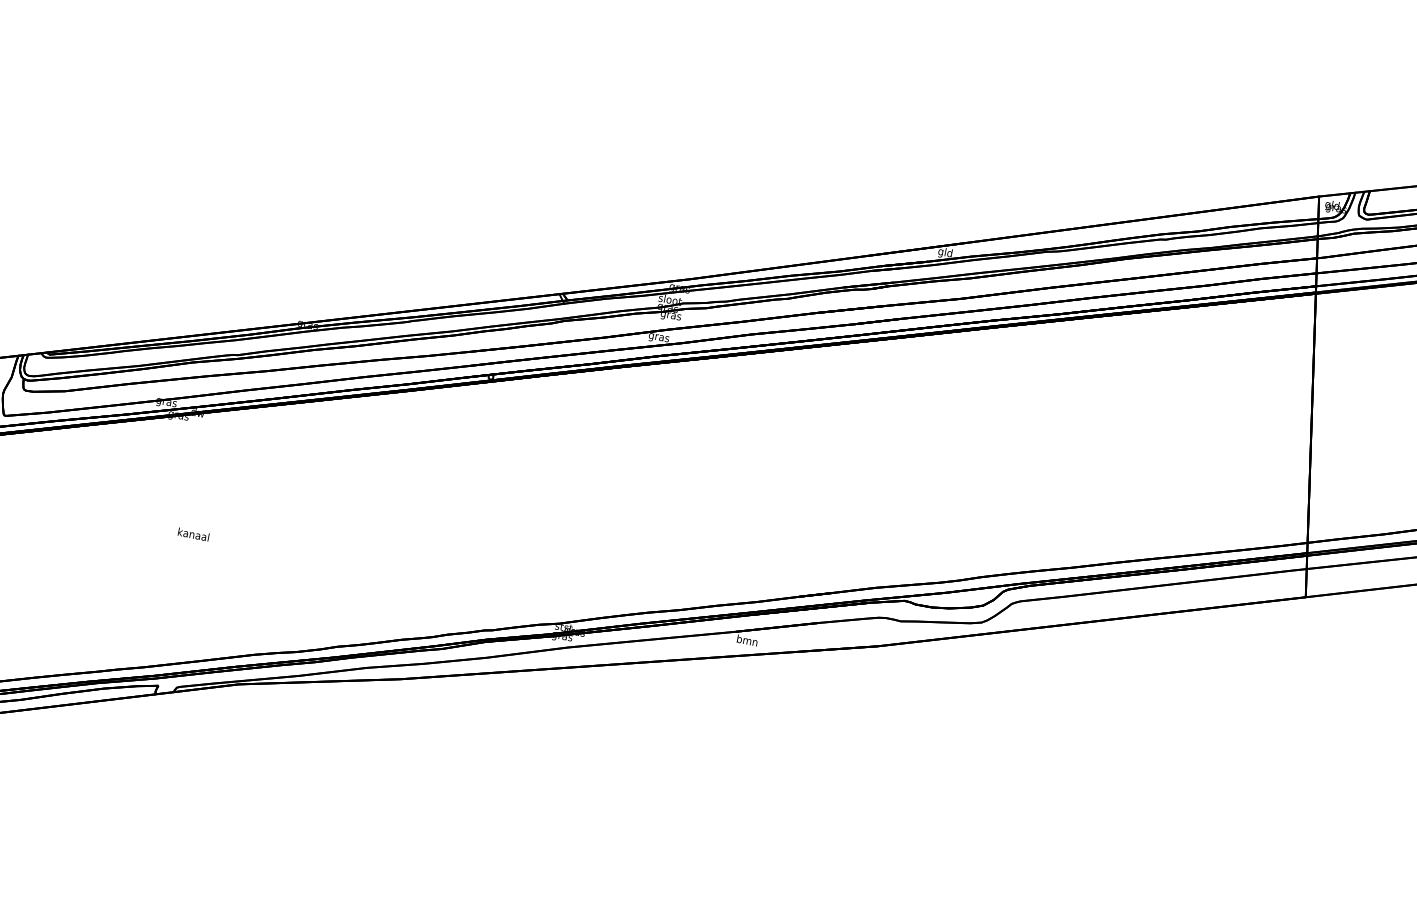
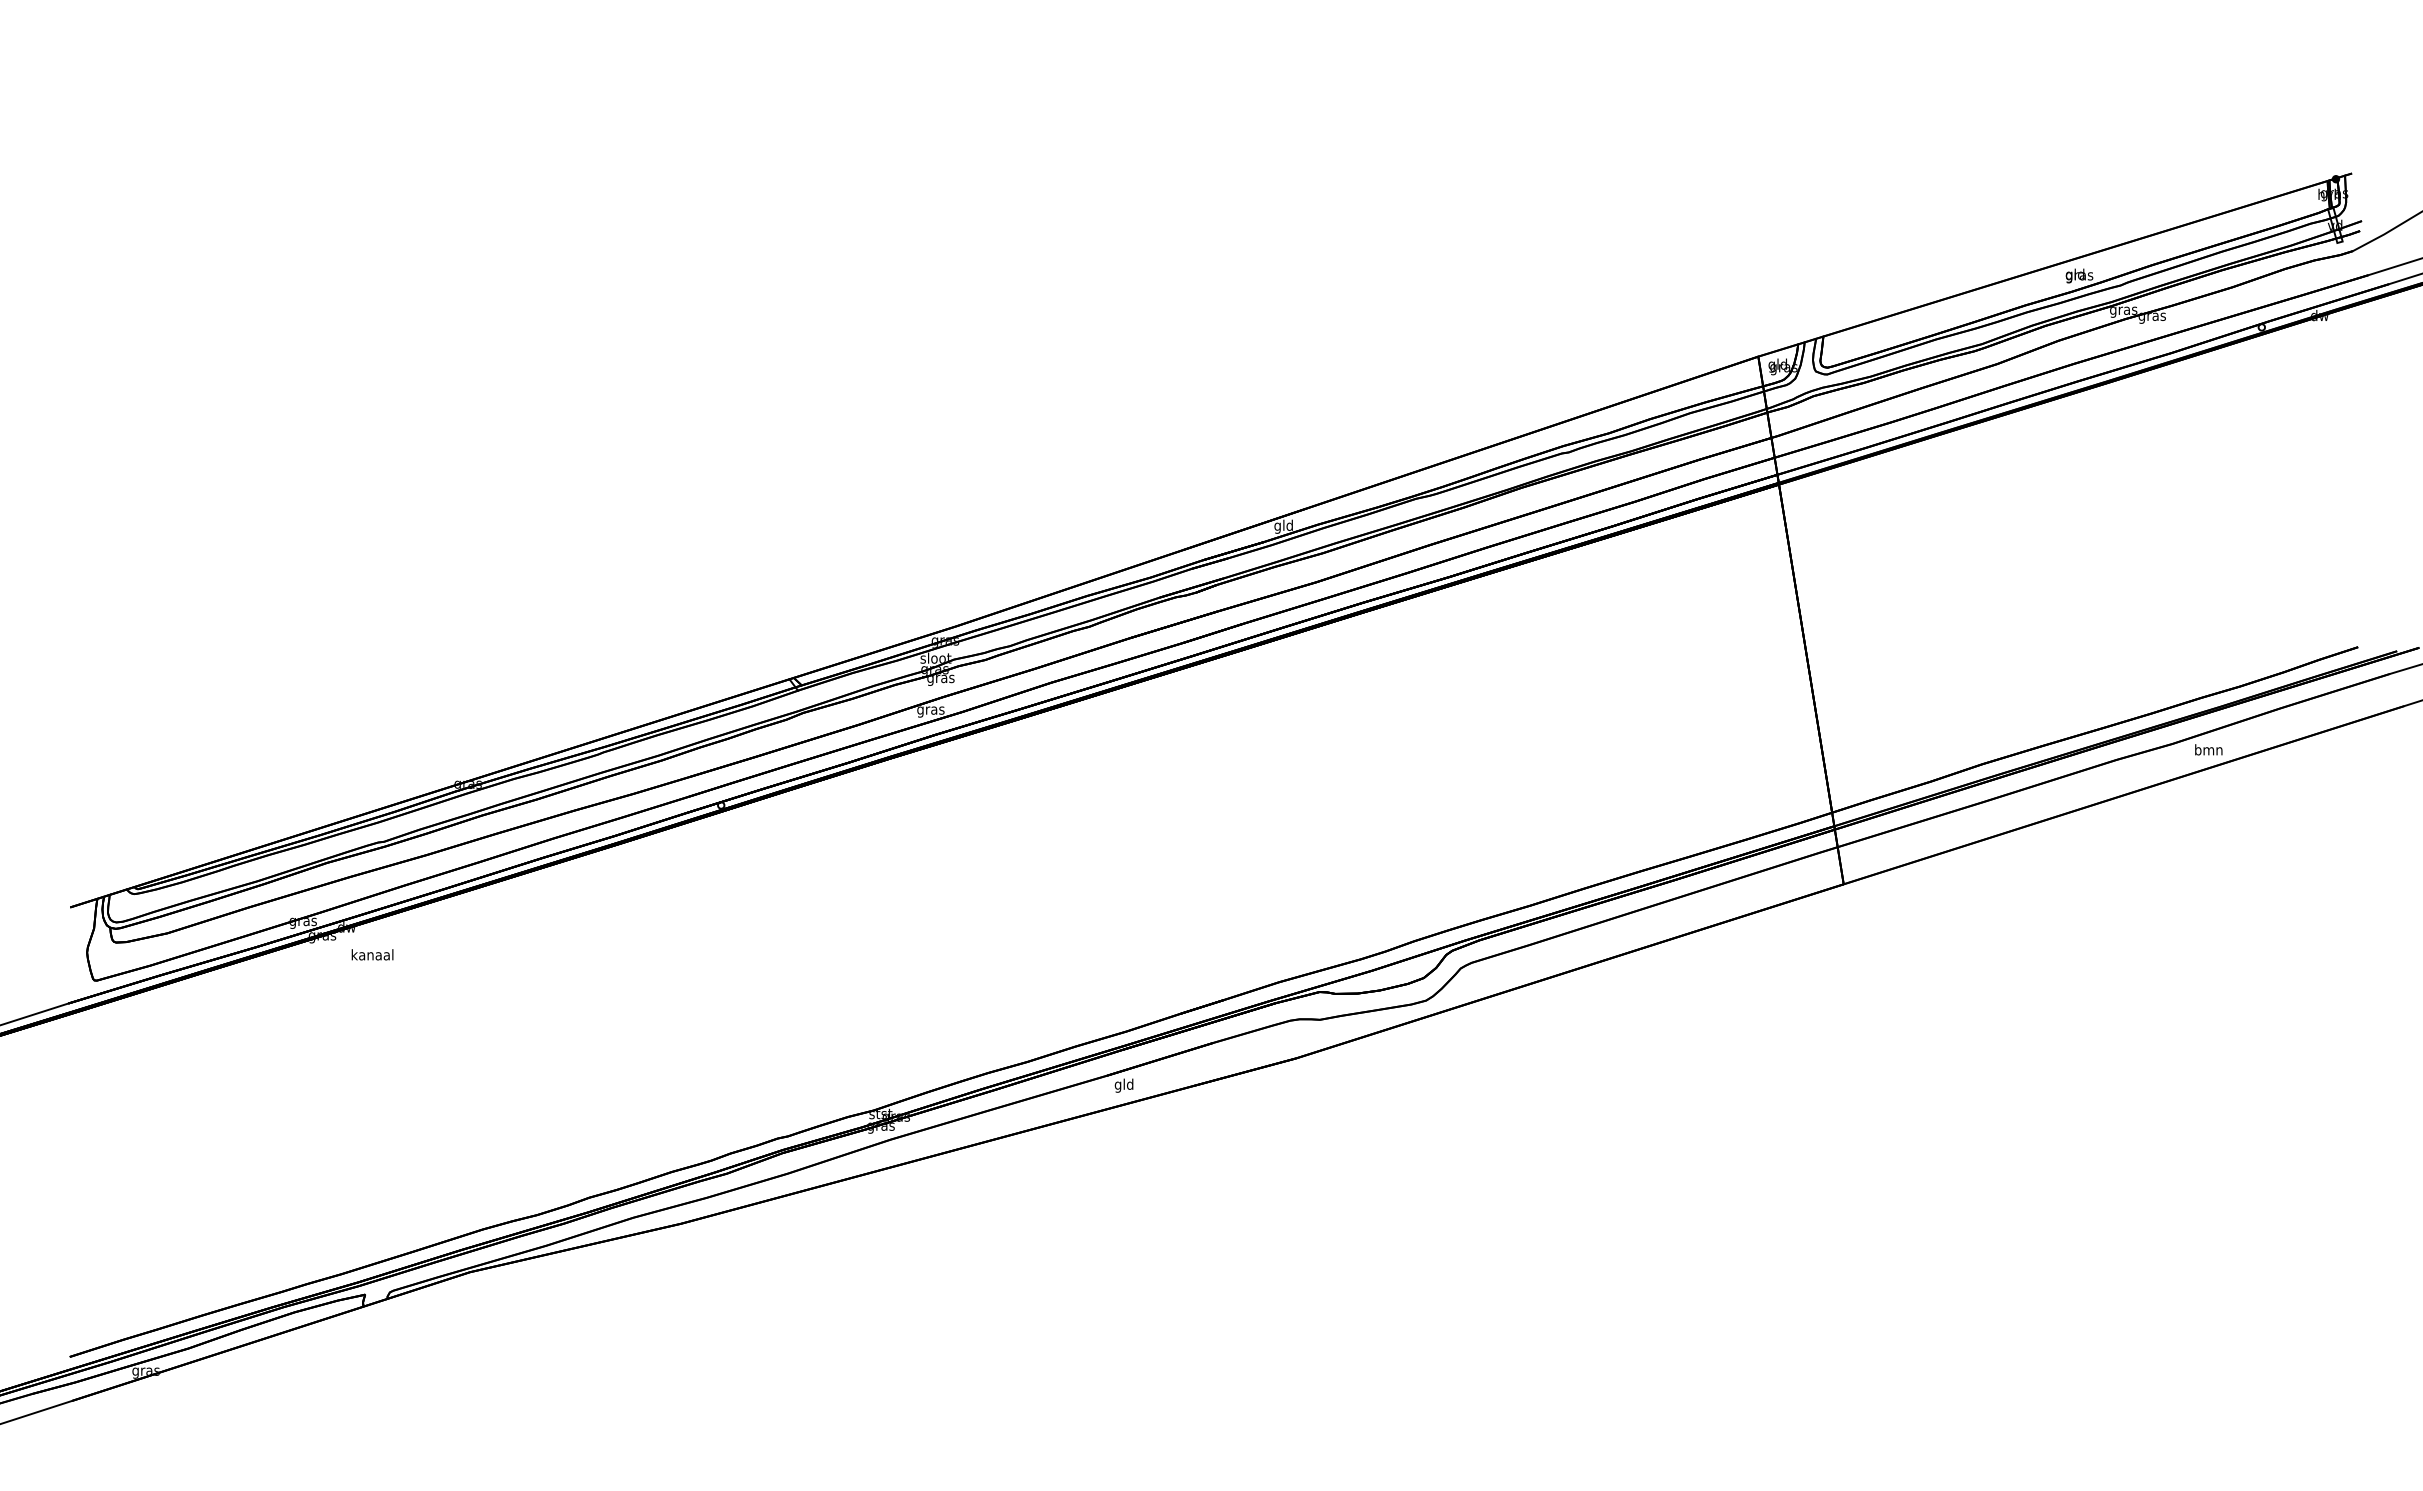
text: (193, 534) -> (372, 954), moved
text: (746, 641) -> (1123, 1085), bmn -> gld

